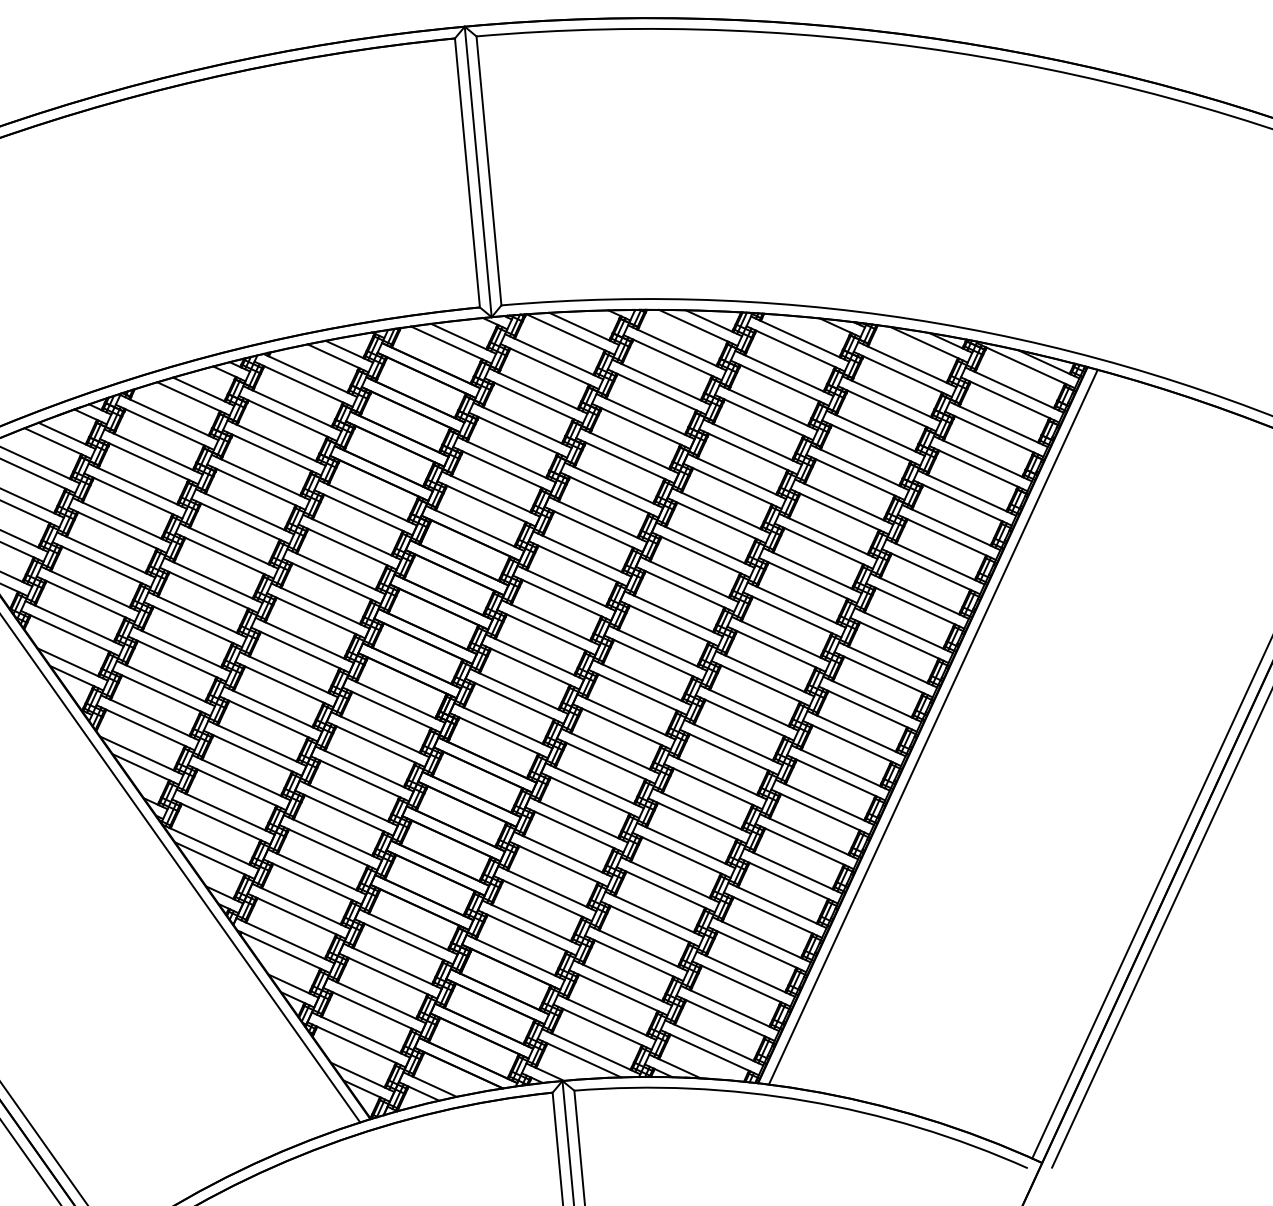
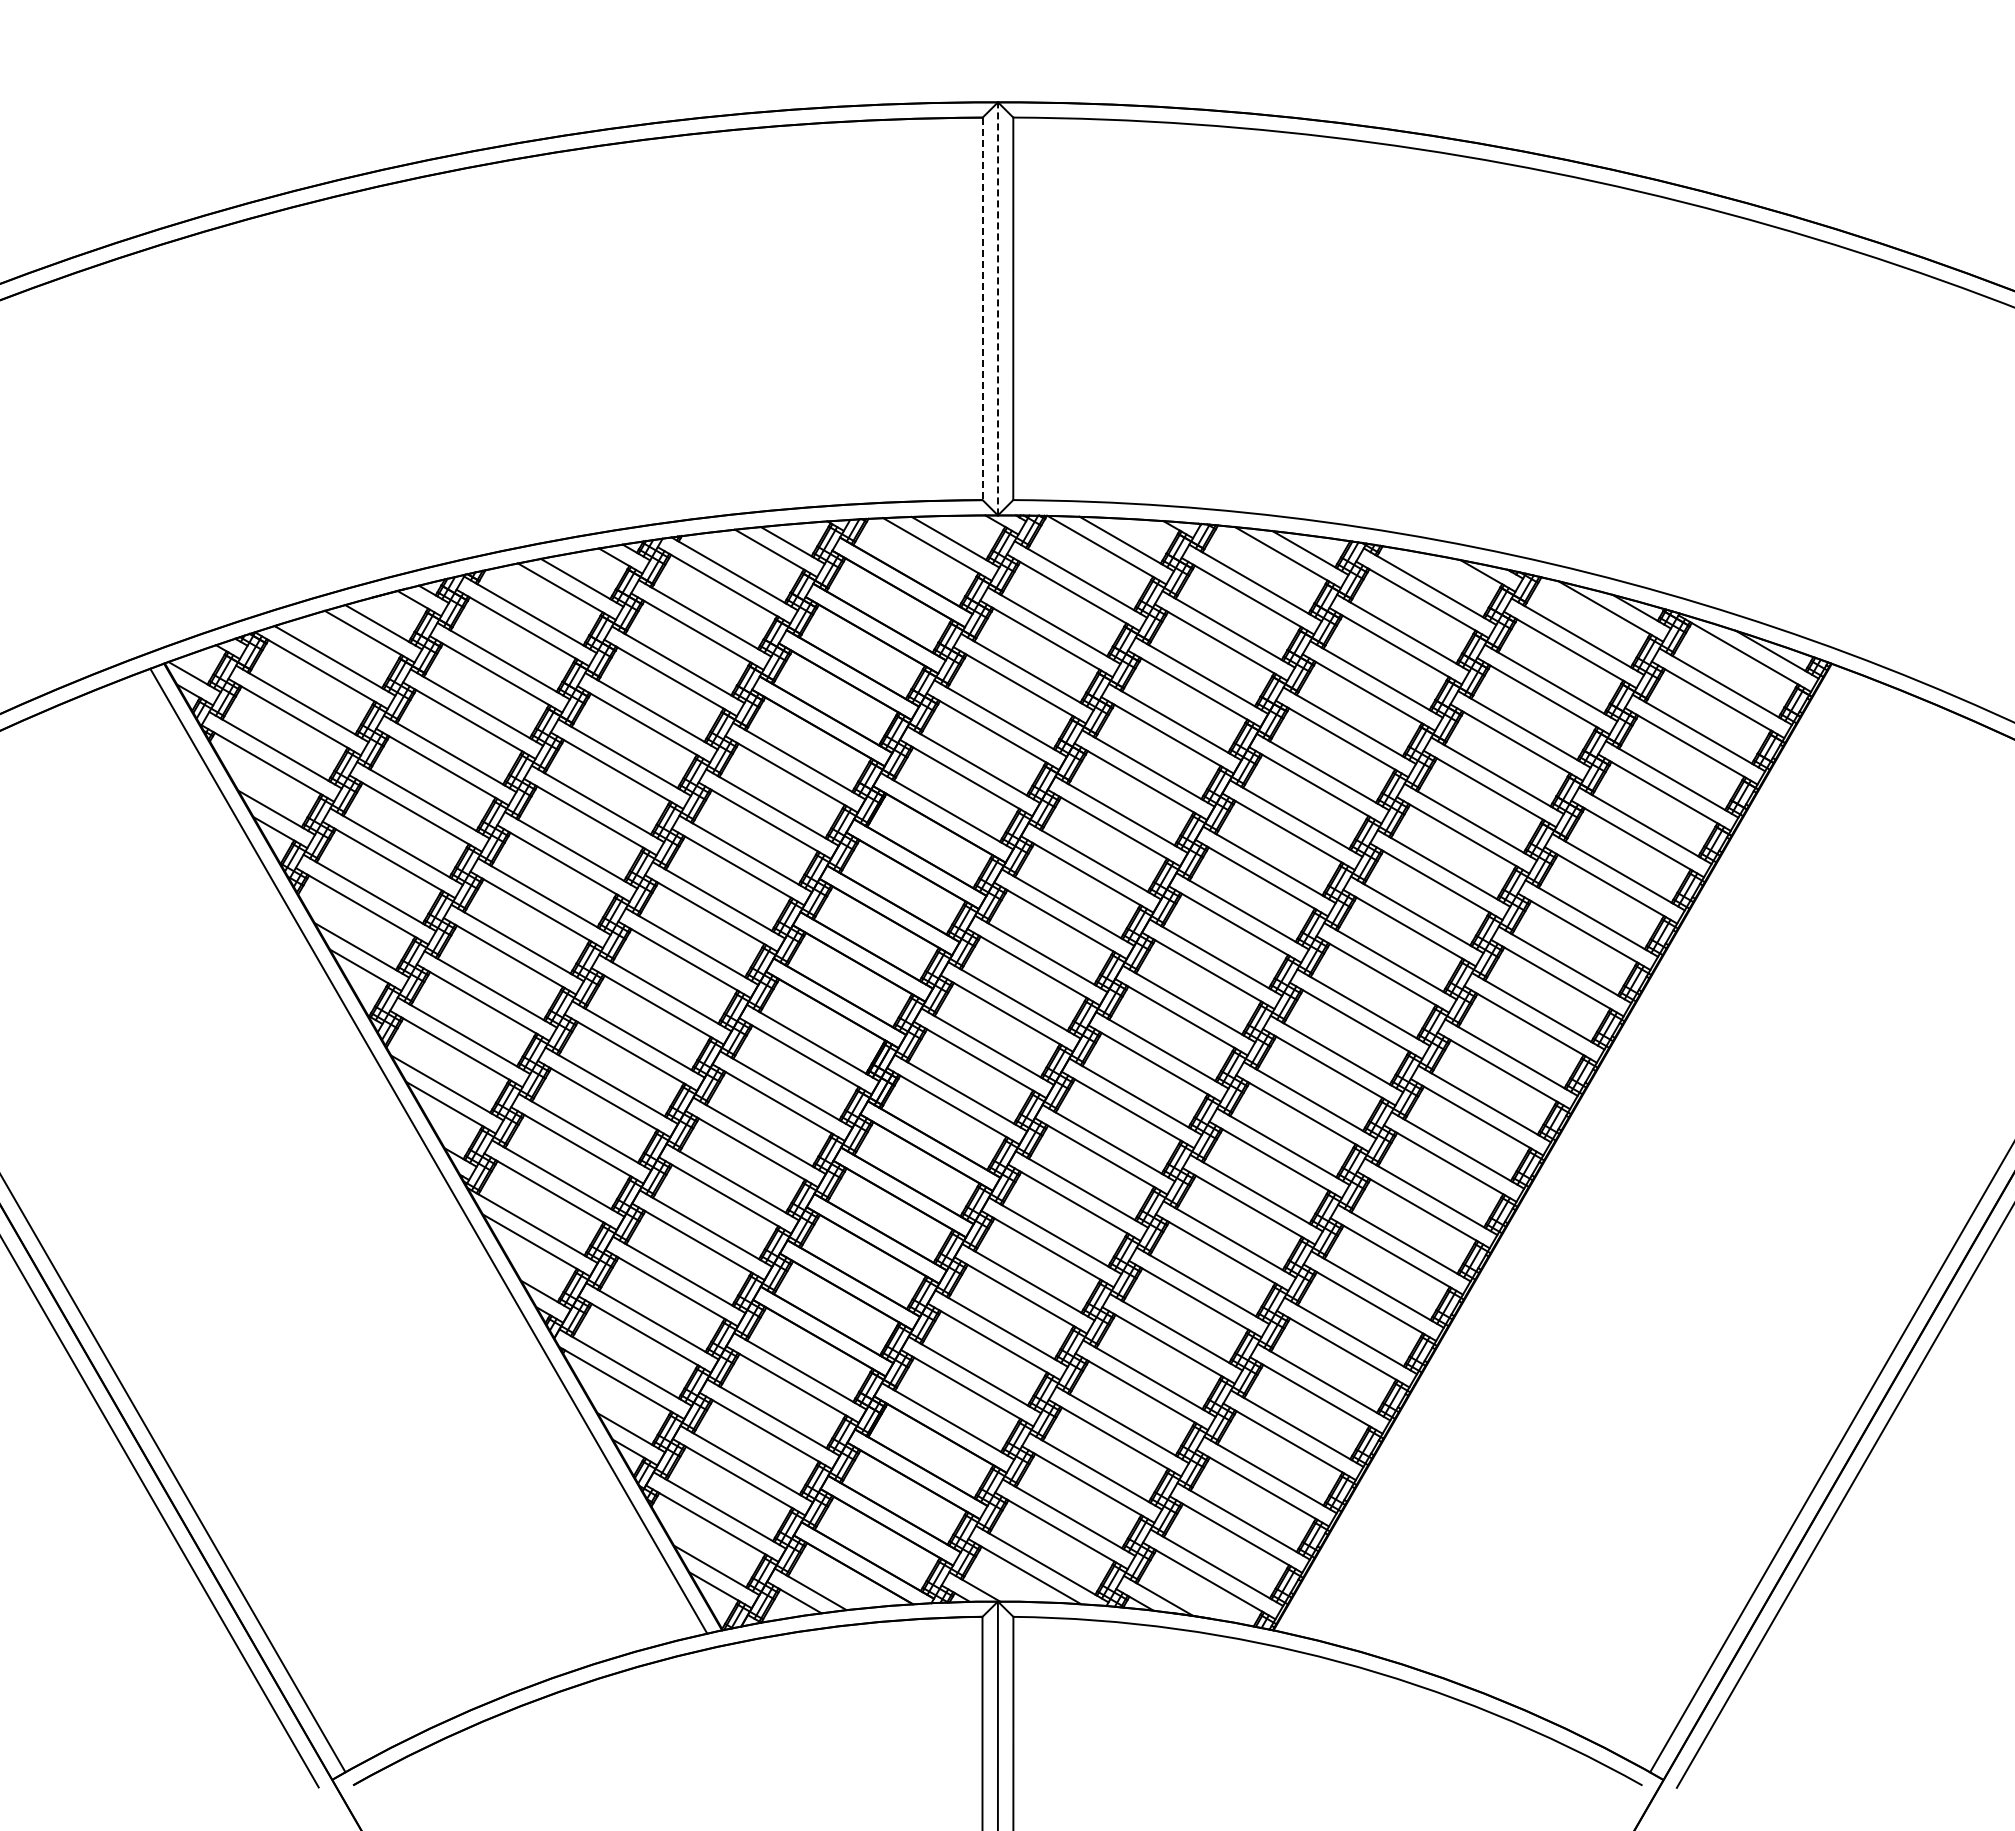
line: (478, 171) -> (998, 308), solid -> dashed
line: (467, 173) -> (982, 309), solid -> dashed
line: (932, 726) -> (1566, 1150), removed

